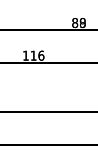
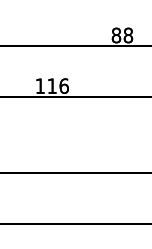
text: (82, 22) -> (127, 34), 89 -> 88

